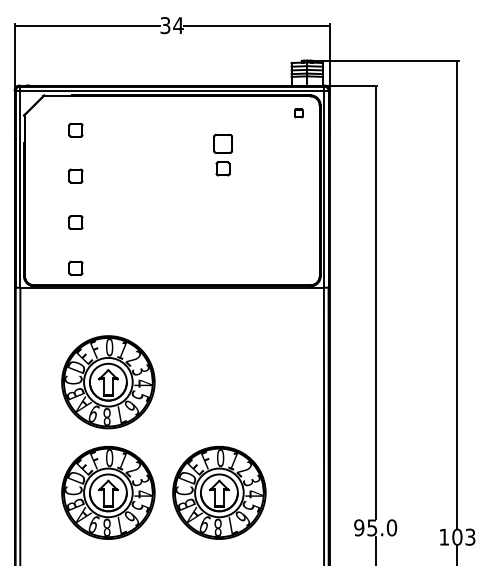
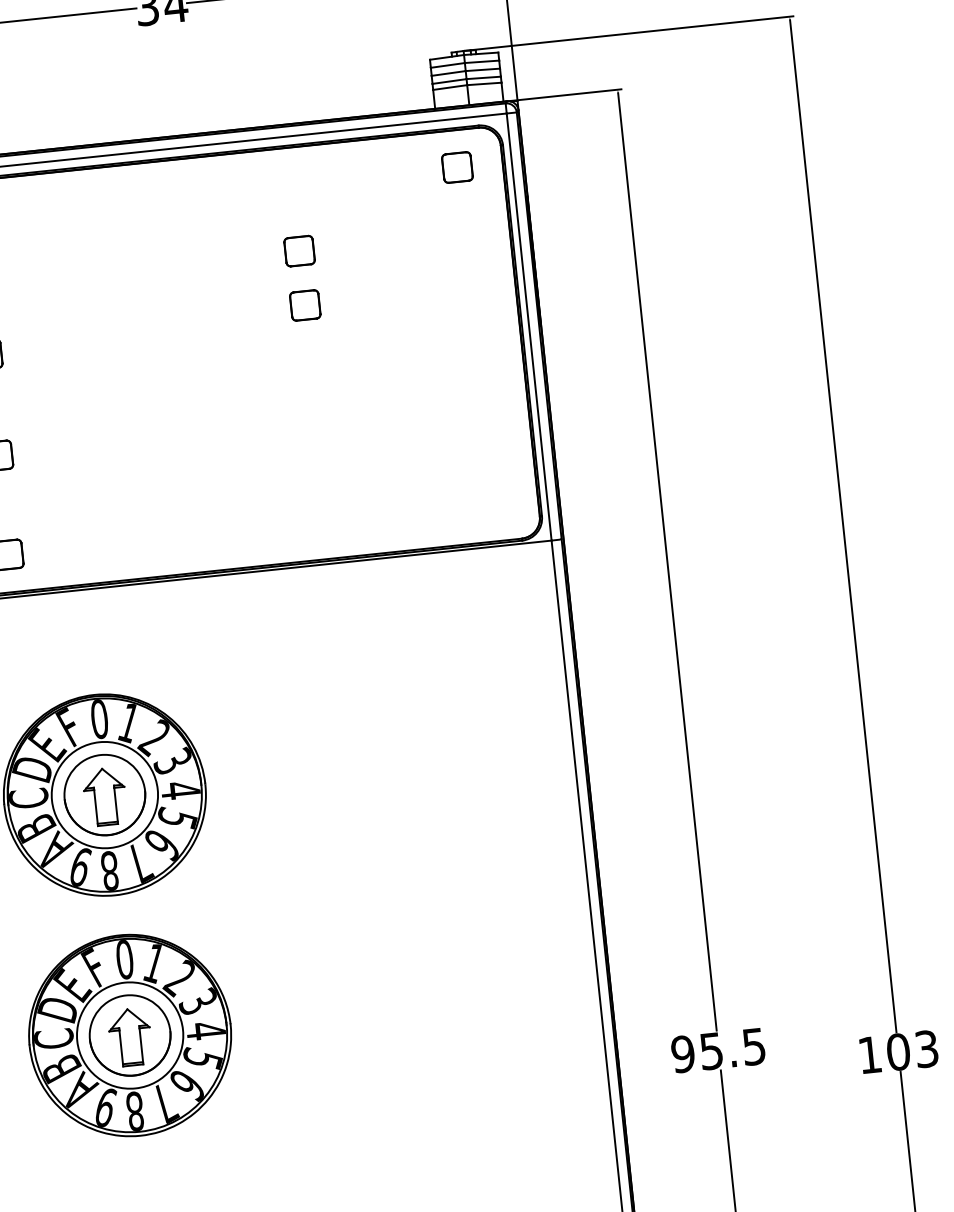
part: (298, 113) -> (456, 167), size x1.67
part: (222, 143) -> (298, 250), size x0.71
part: (219, 492) -> (371, 1009), removed
text: (391, 527) -> (753, 1046), 95.0 -> 95.5

